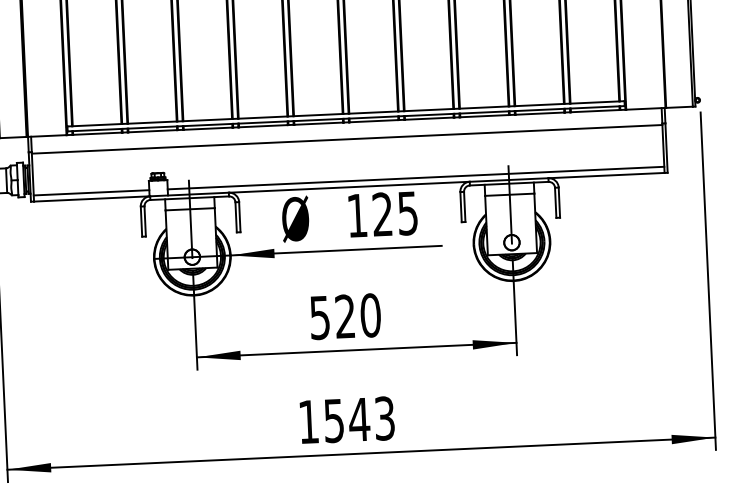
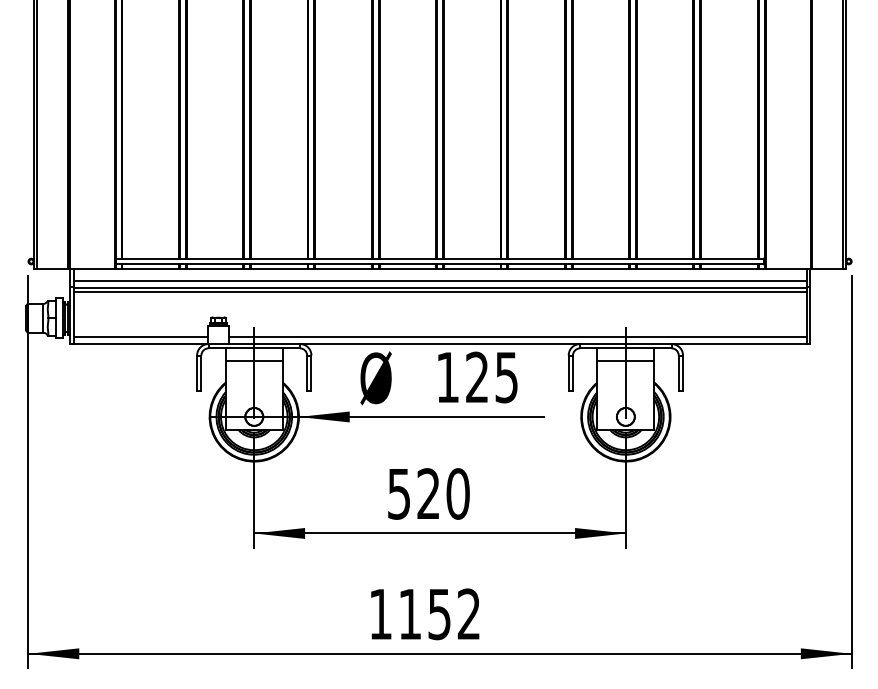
line: (346, 133) -> (439, 281), added
line: (346, 142) -> (439, 291), added
text: (359, 419) -> (439, 614), 1543 -> 1152

